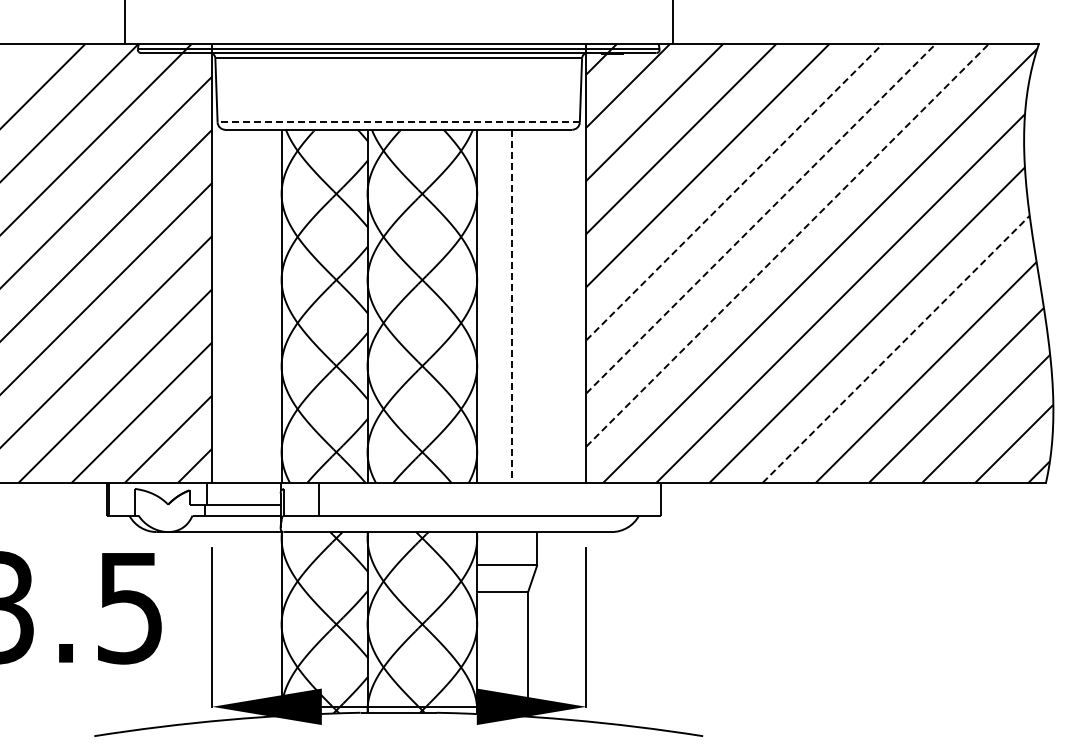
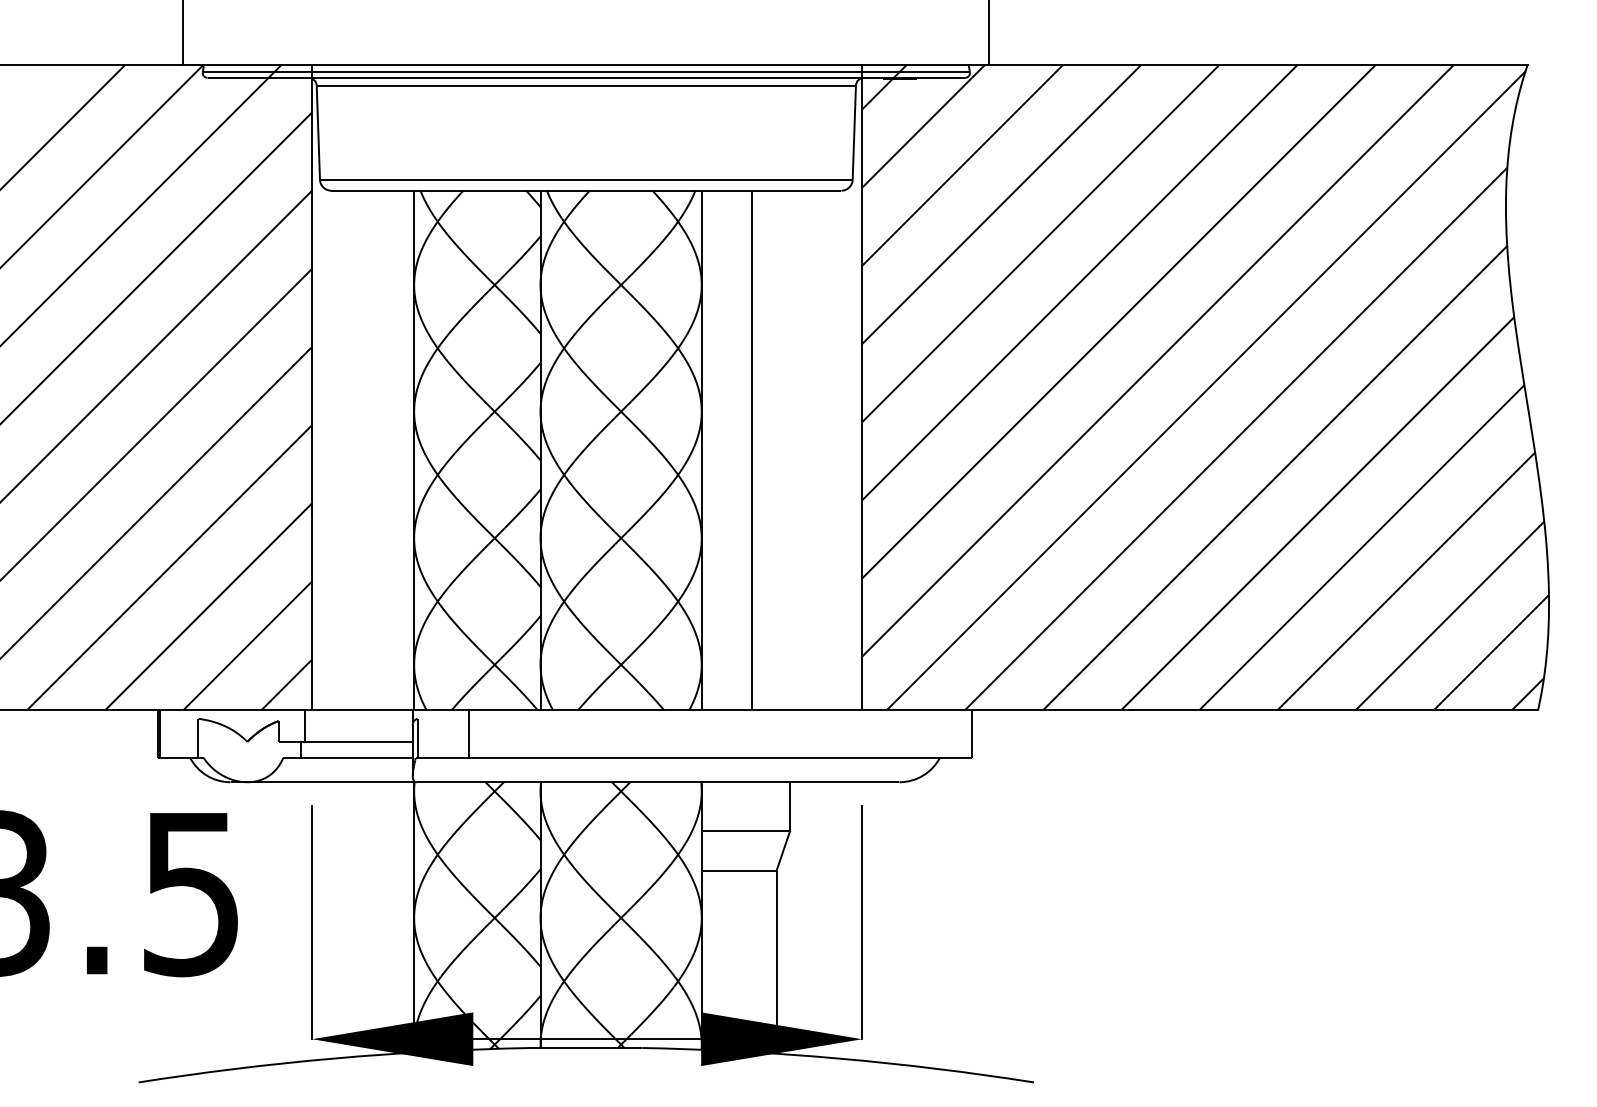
line: (398, 122) -> (586, 179), dashed -> solid
line: (734, 191) -> (1080, 281), dashed -> solid
line: (760, 218) -> (1118, 321), dashed -> solid
line: (787, 245) -> (1158, 360), dashed -> solid
line: (511, 306) -> (752, 450), dashed -> solid
line: (896, 349) -> (1318, 513), dashed -> solid

